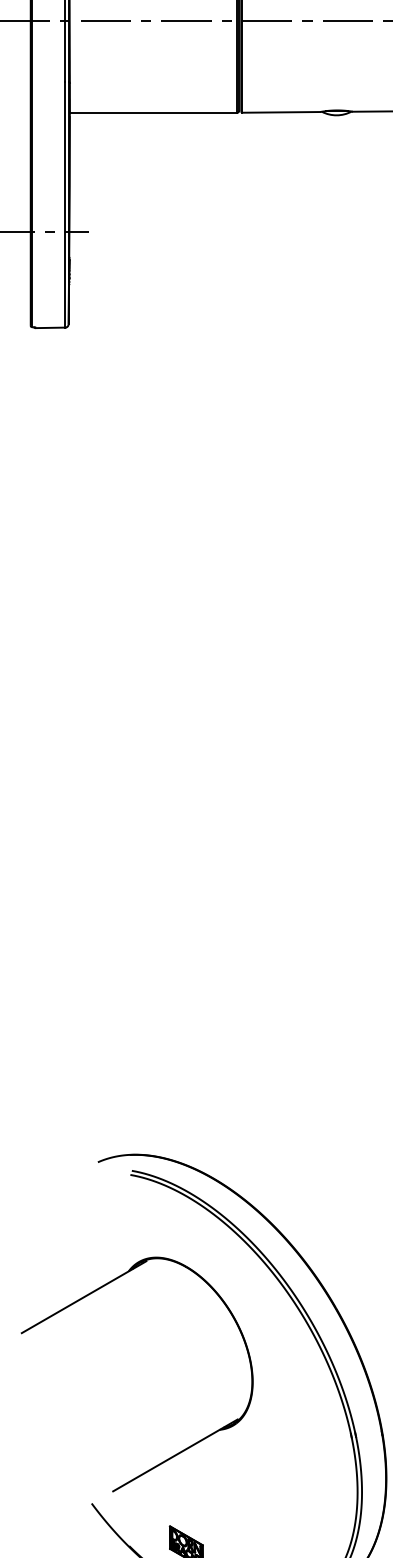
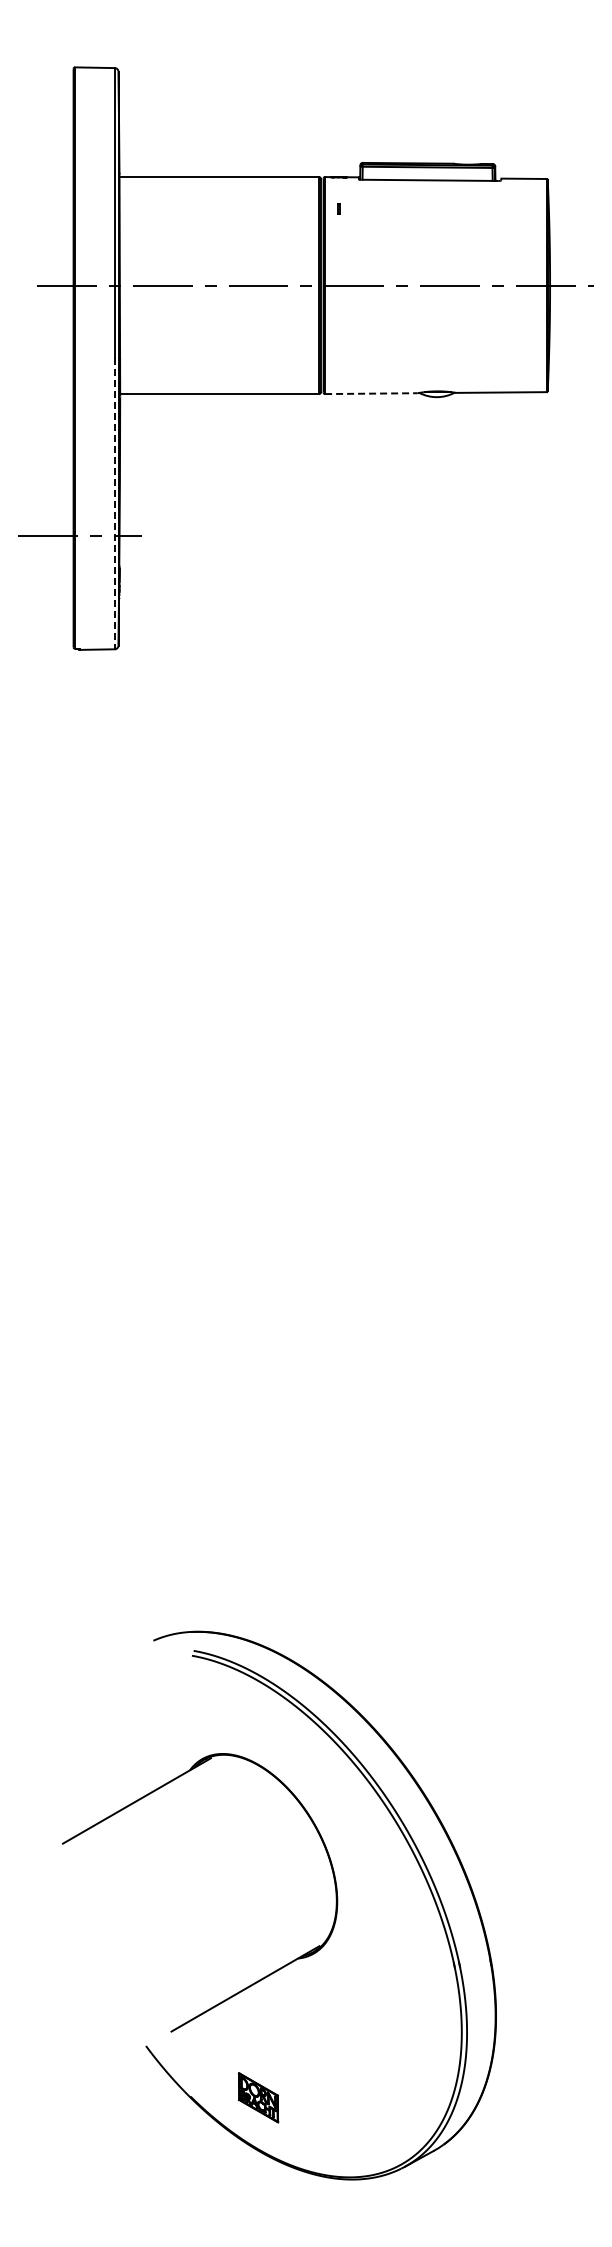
line: (281, 112) -> (371, 393), solid -> dashed
line: (65, 204) -> (114, 503), solid -> dashed

